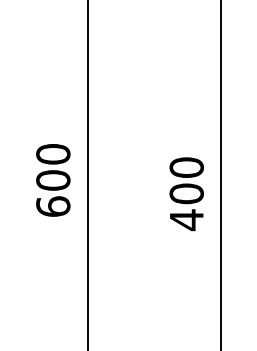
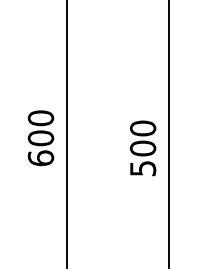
text: (186, 220) -> (142, 168), 400 -> 500

